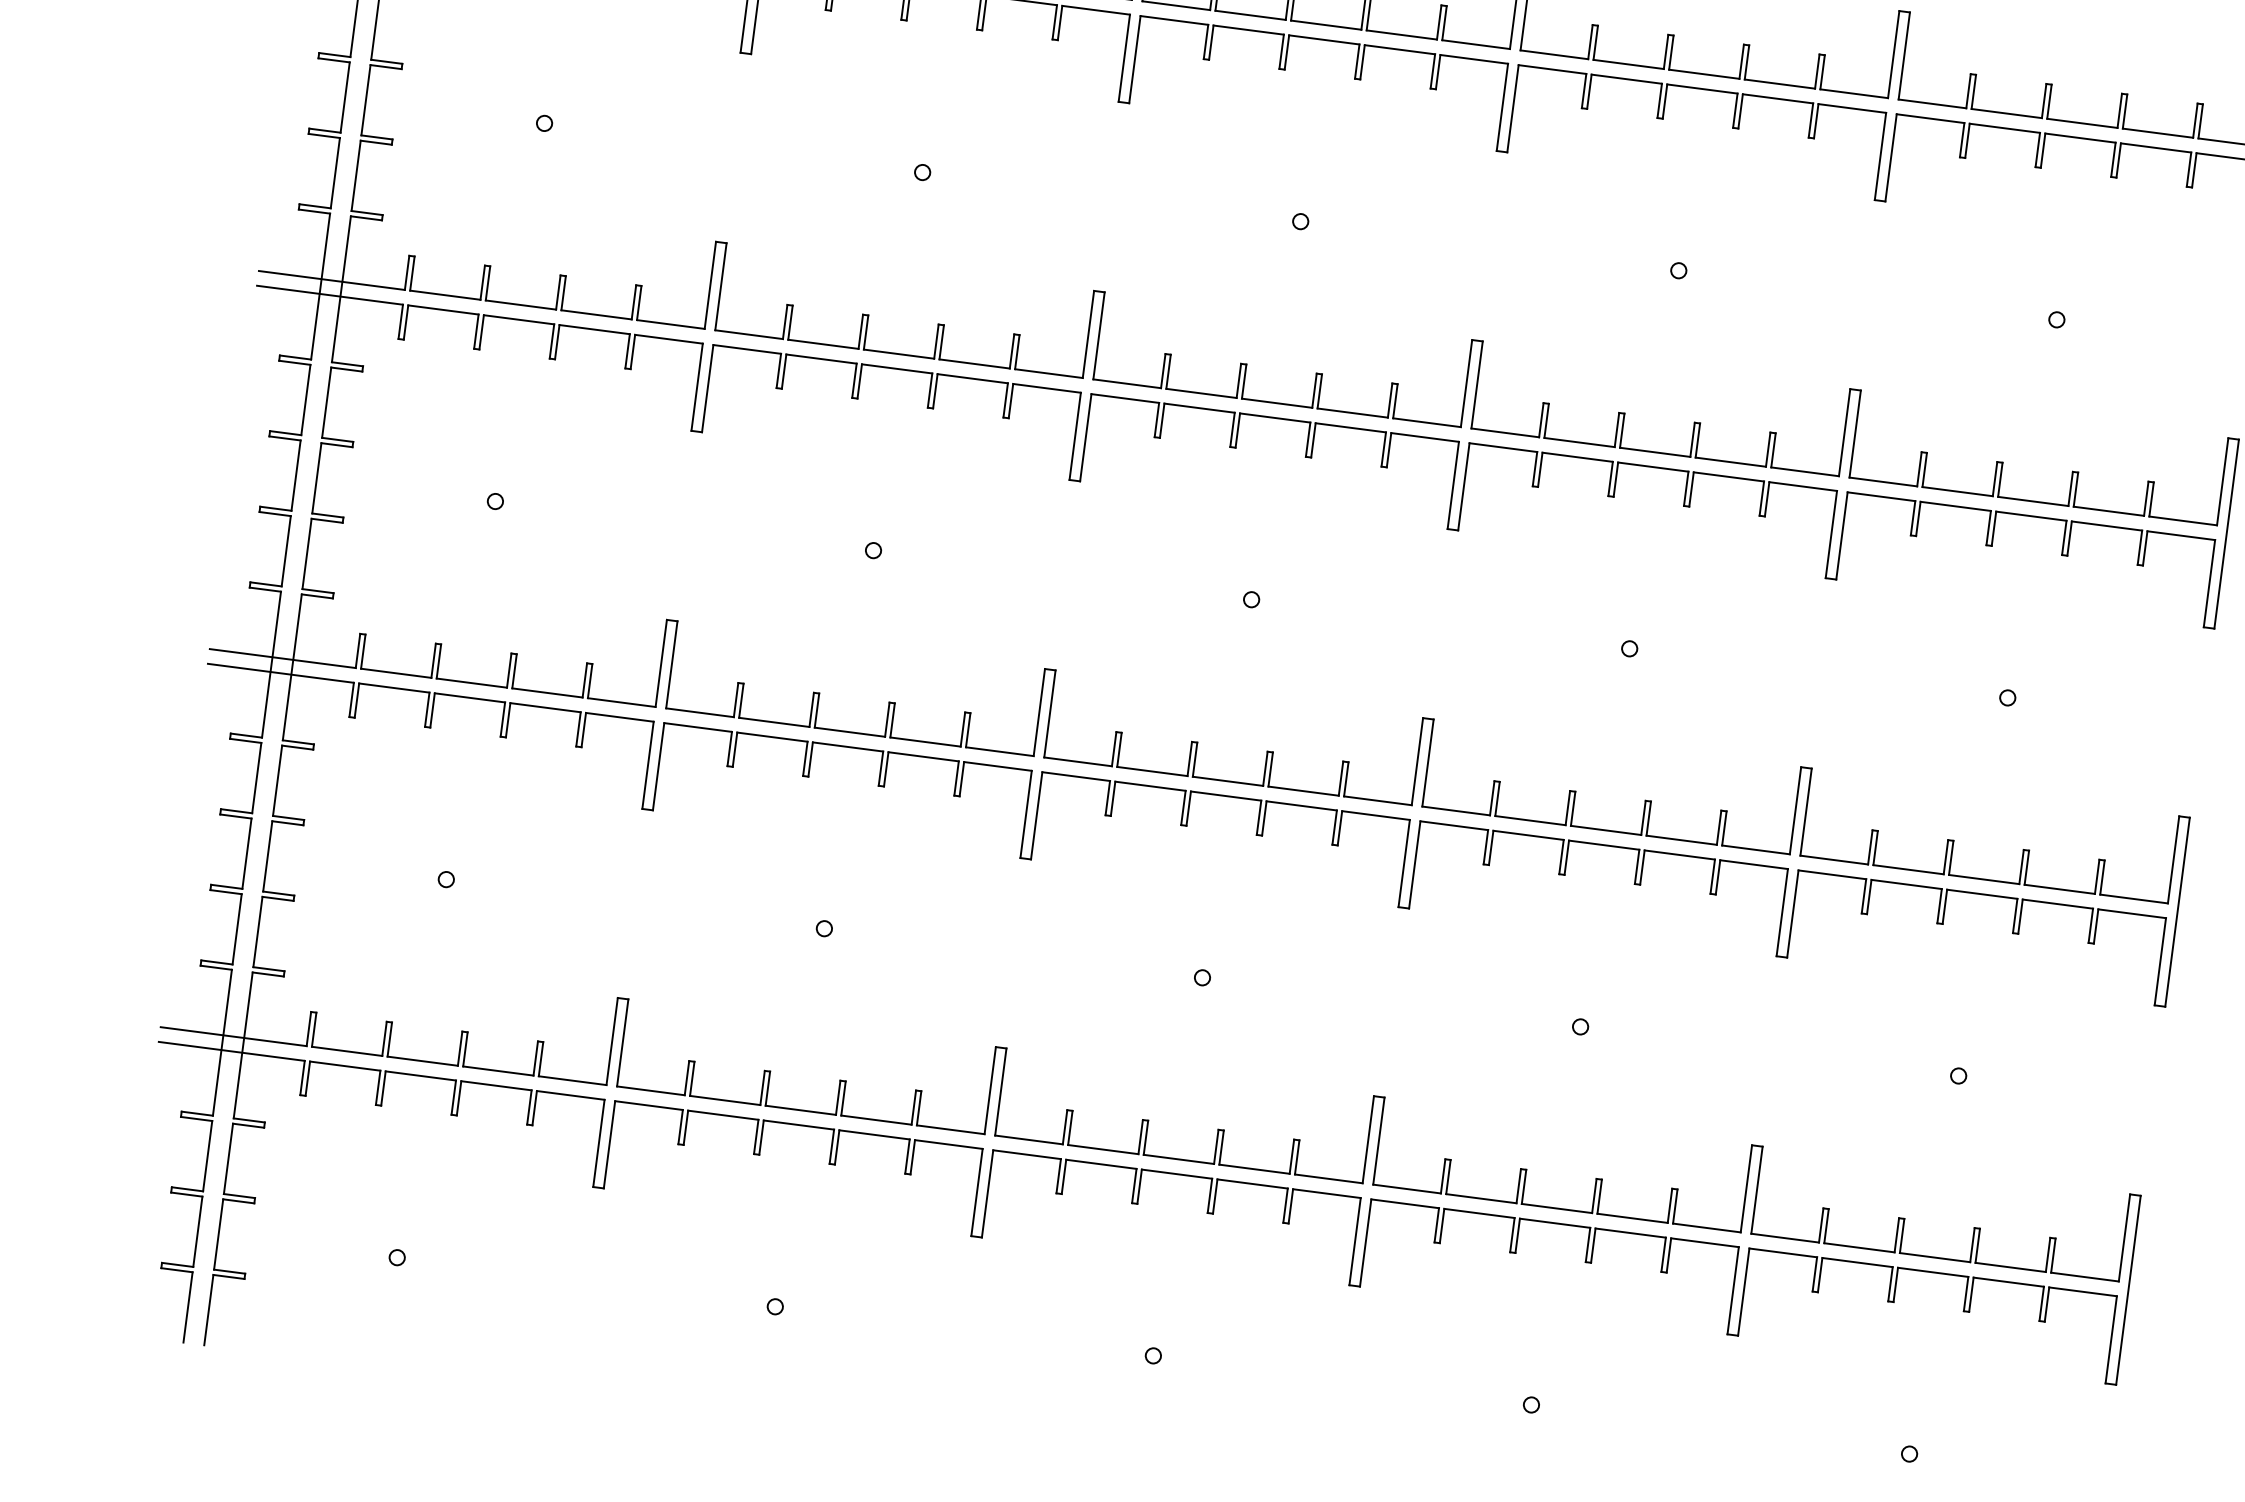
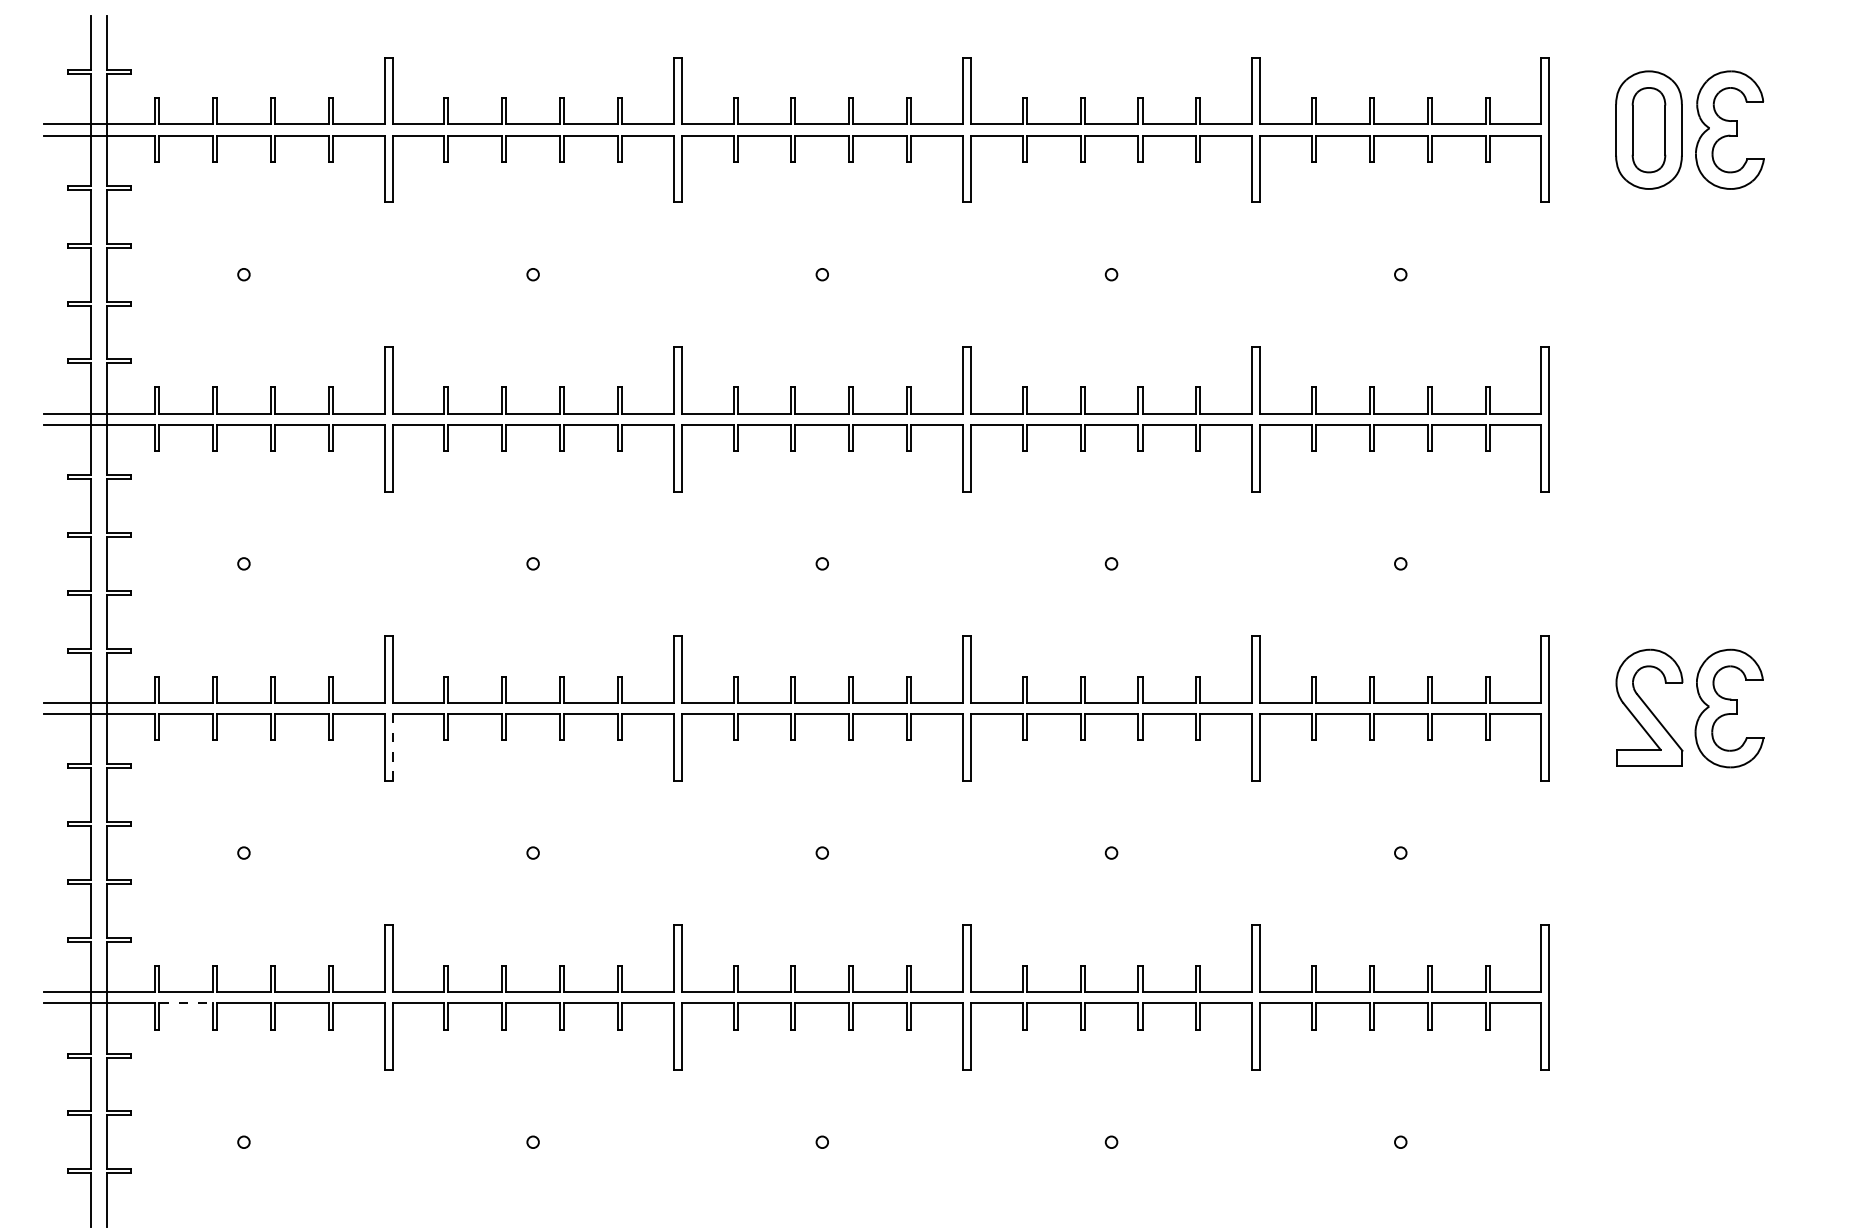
line: (658, 765) -> (392, 746), solid -> dashed
line: (345, 1066) -> (186, 1003), solid -> dashed

